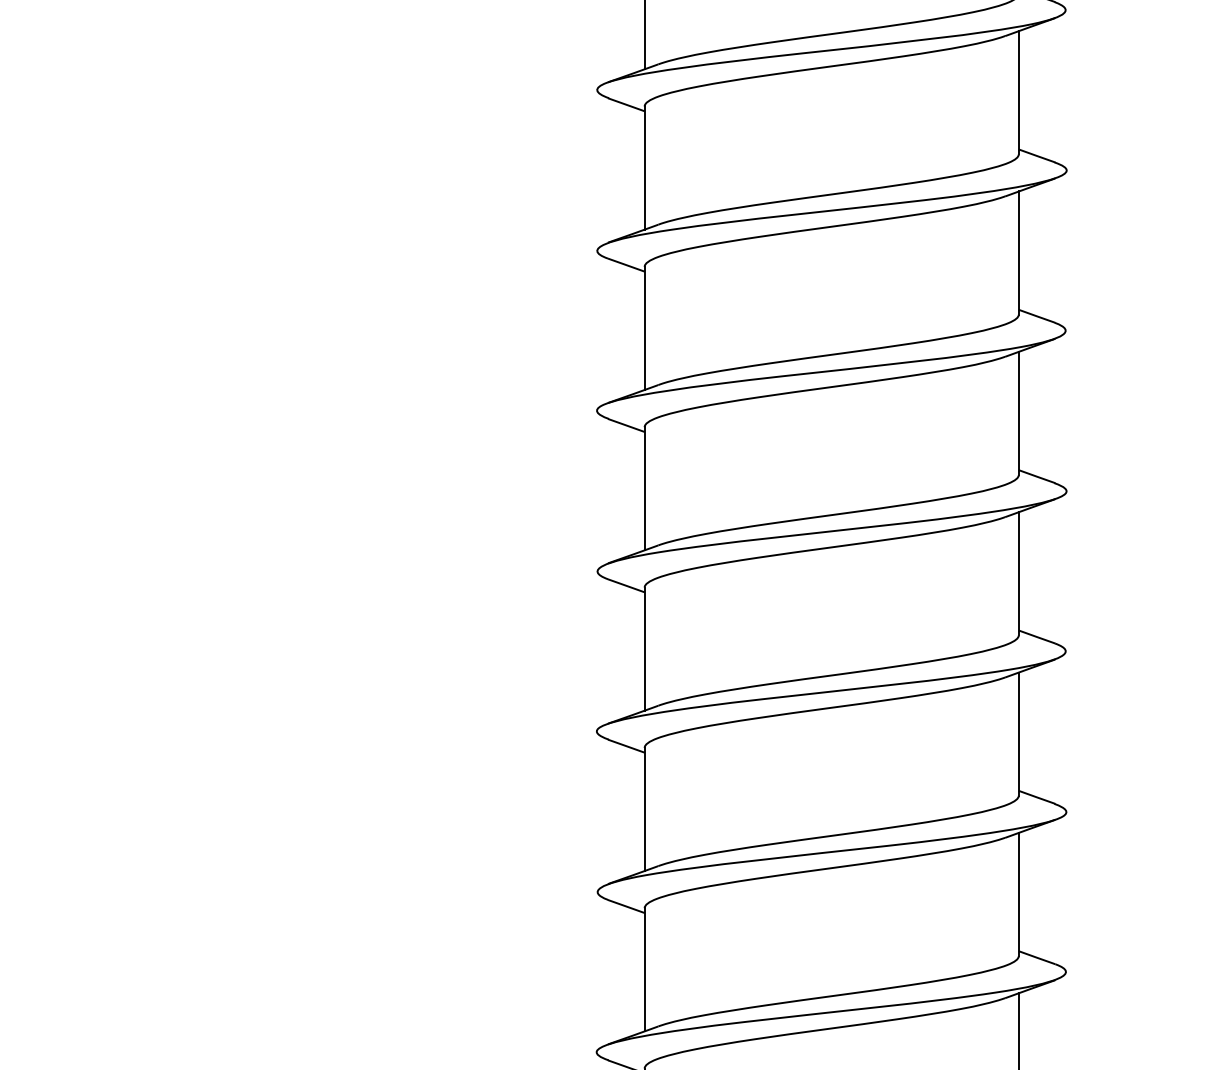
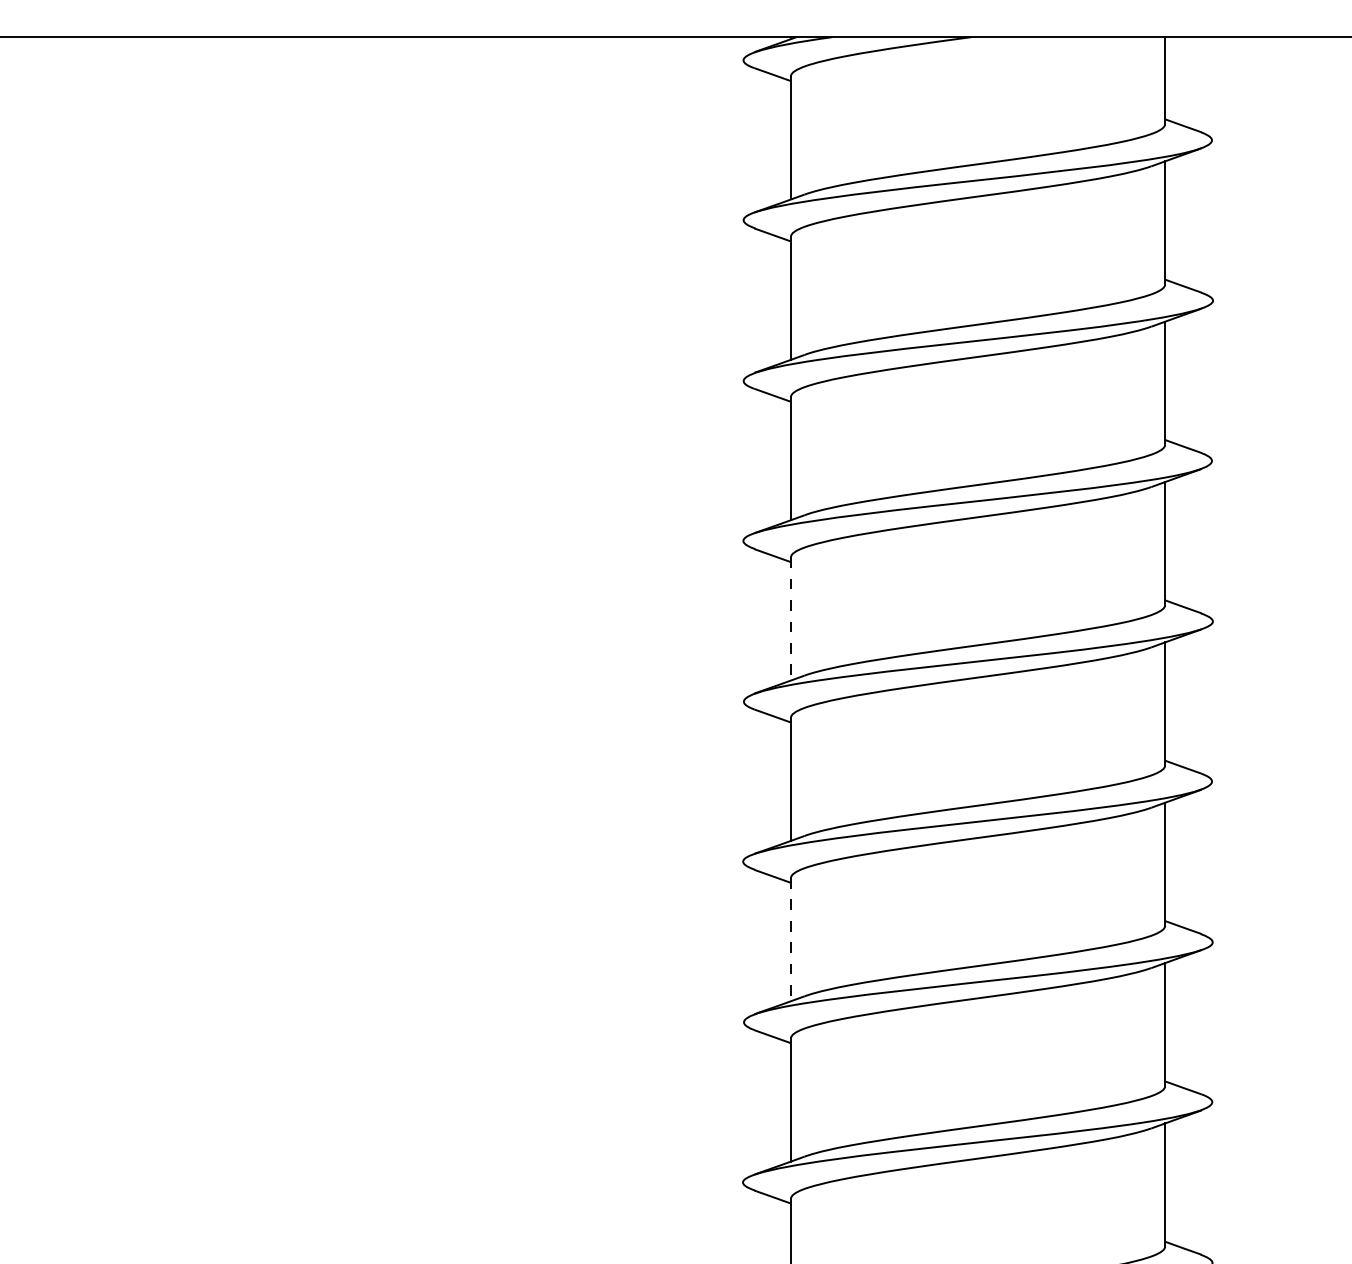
line: (645, 488) -> (791, 618), solid -> dashed
line: (645, 809) -> (791, 939), solid -> dashed

